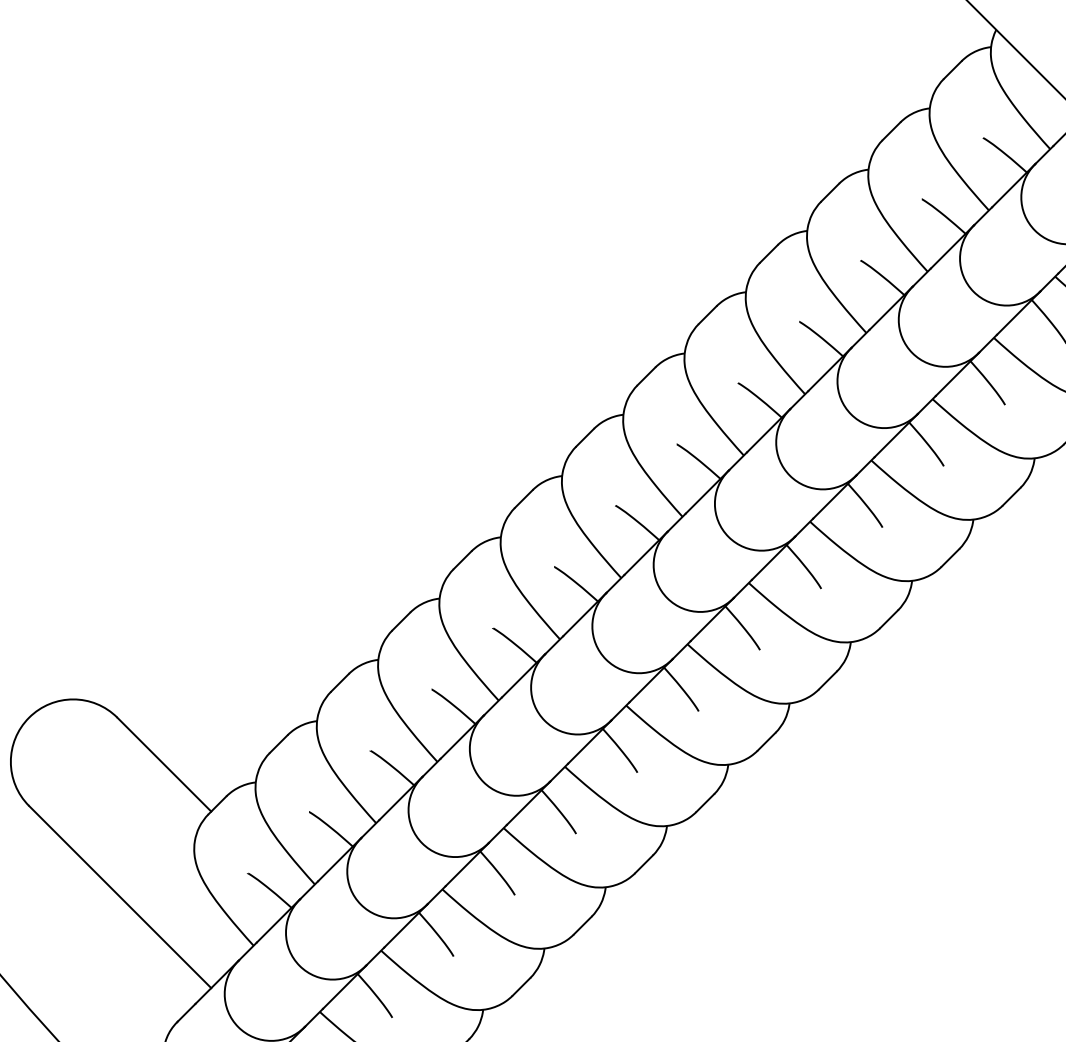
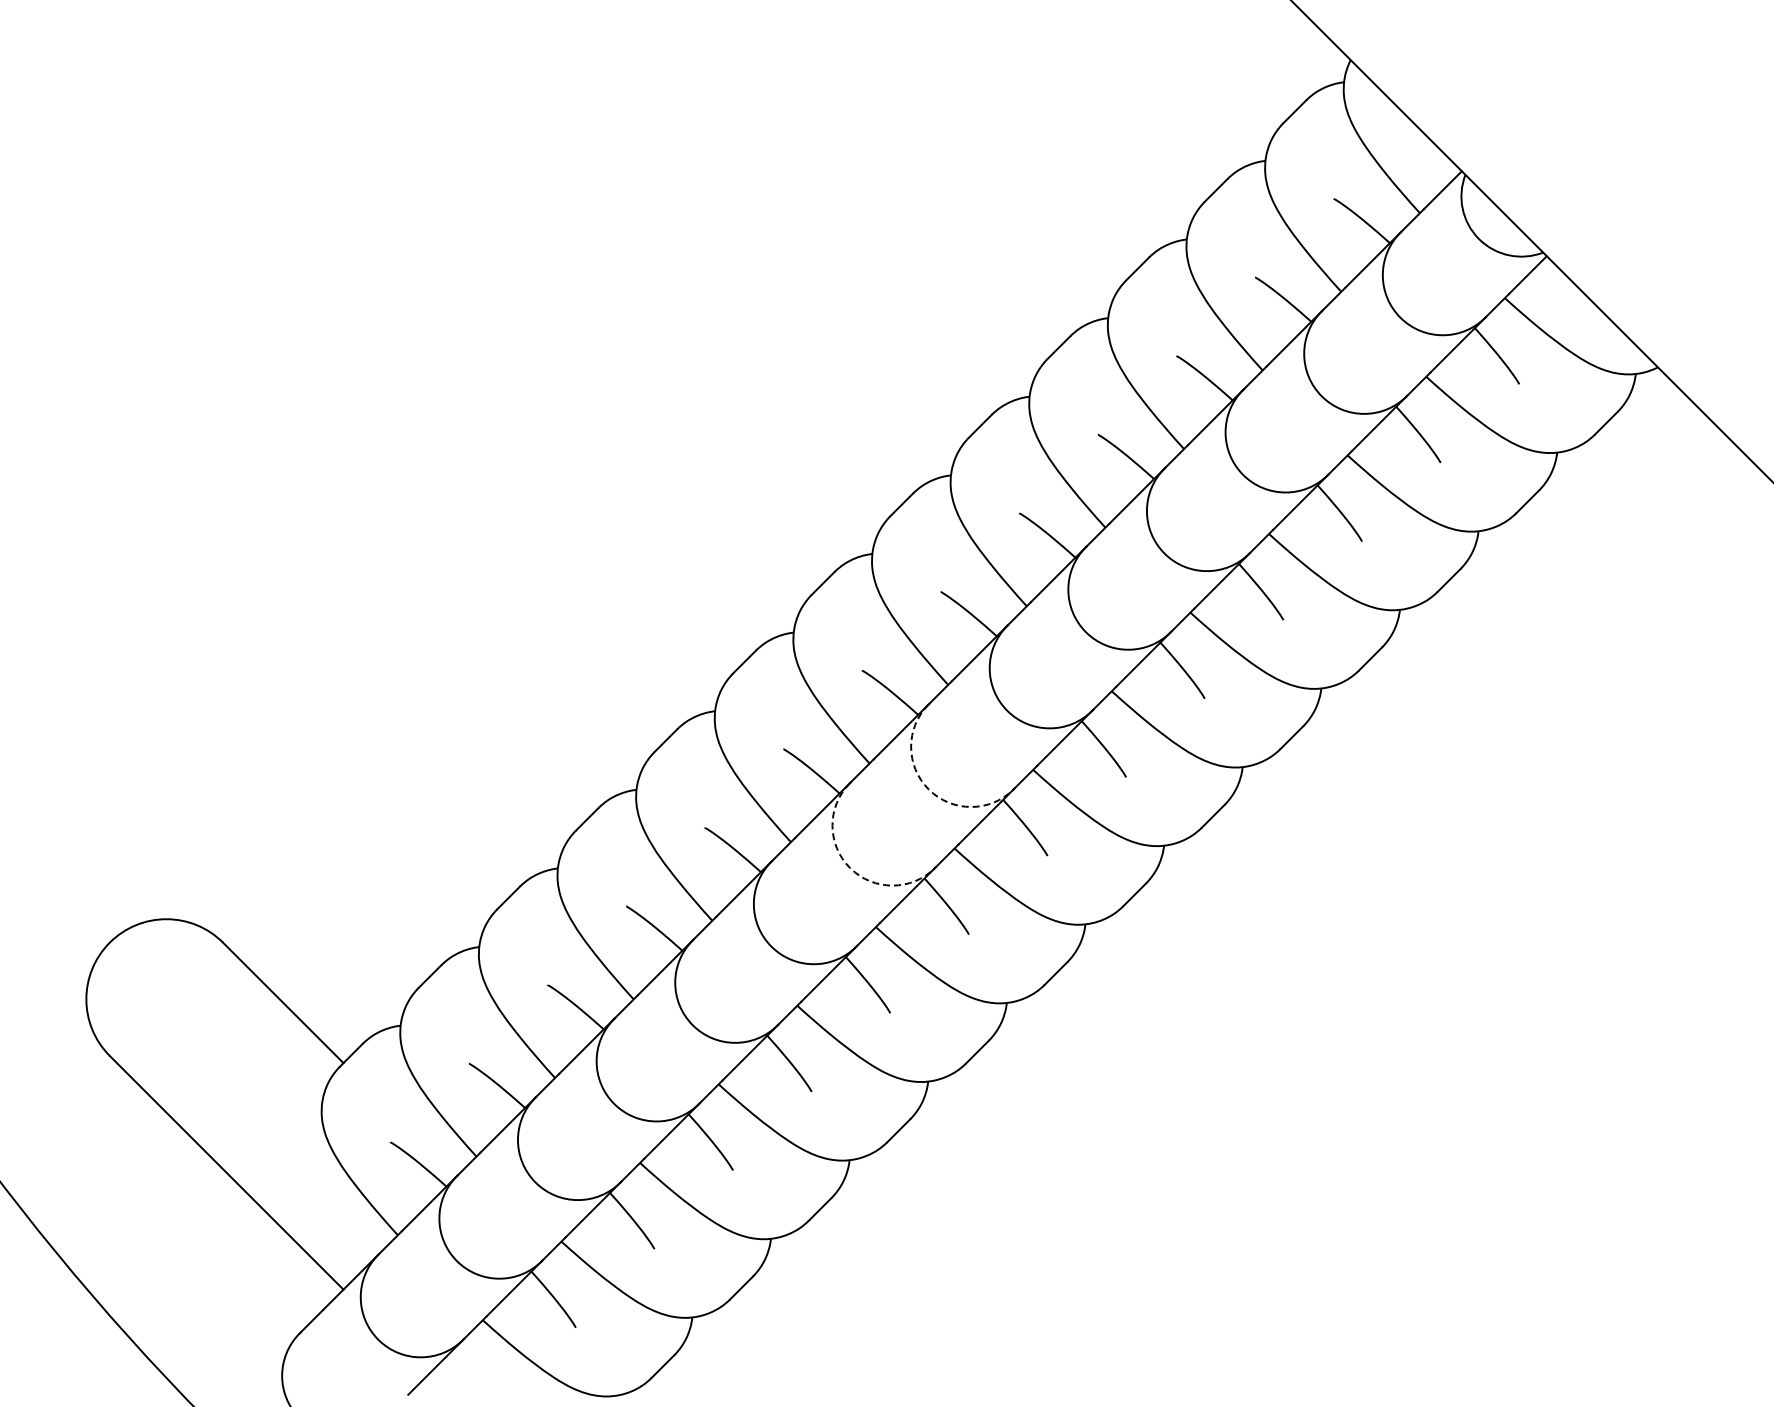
arc: (667, 598) -> (928, 789), solid -> dashed
arc: (606, 659) -> (850, 868), solid -> dashed

